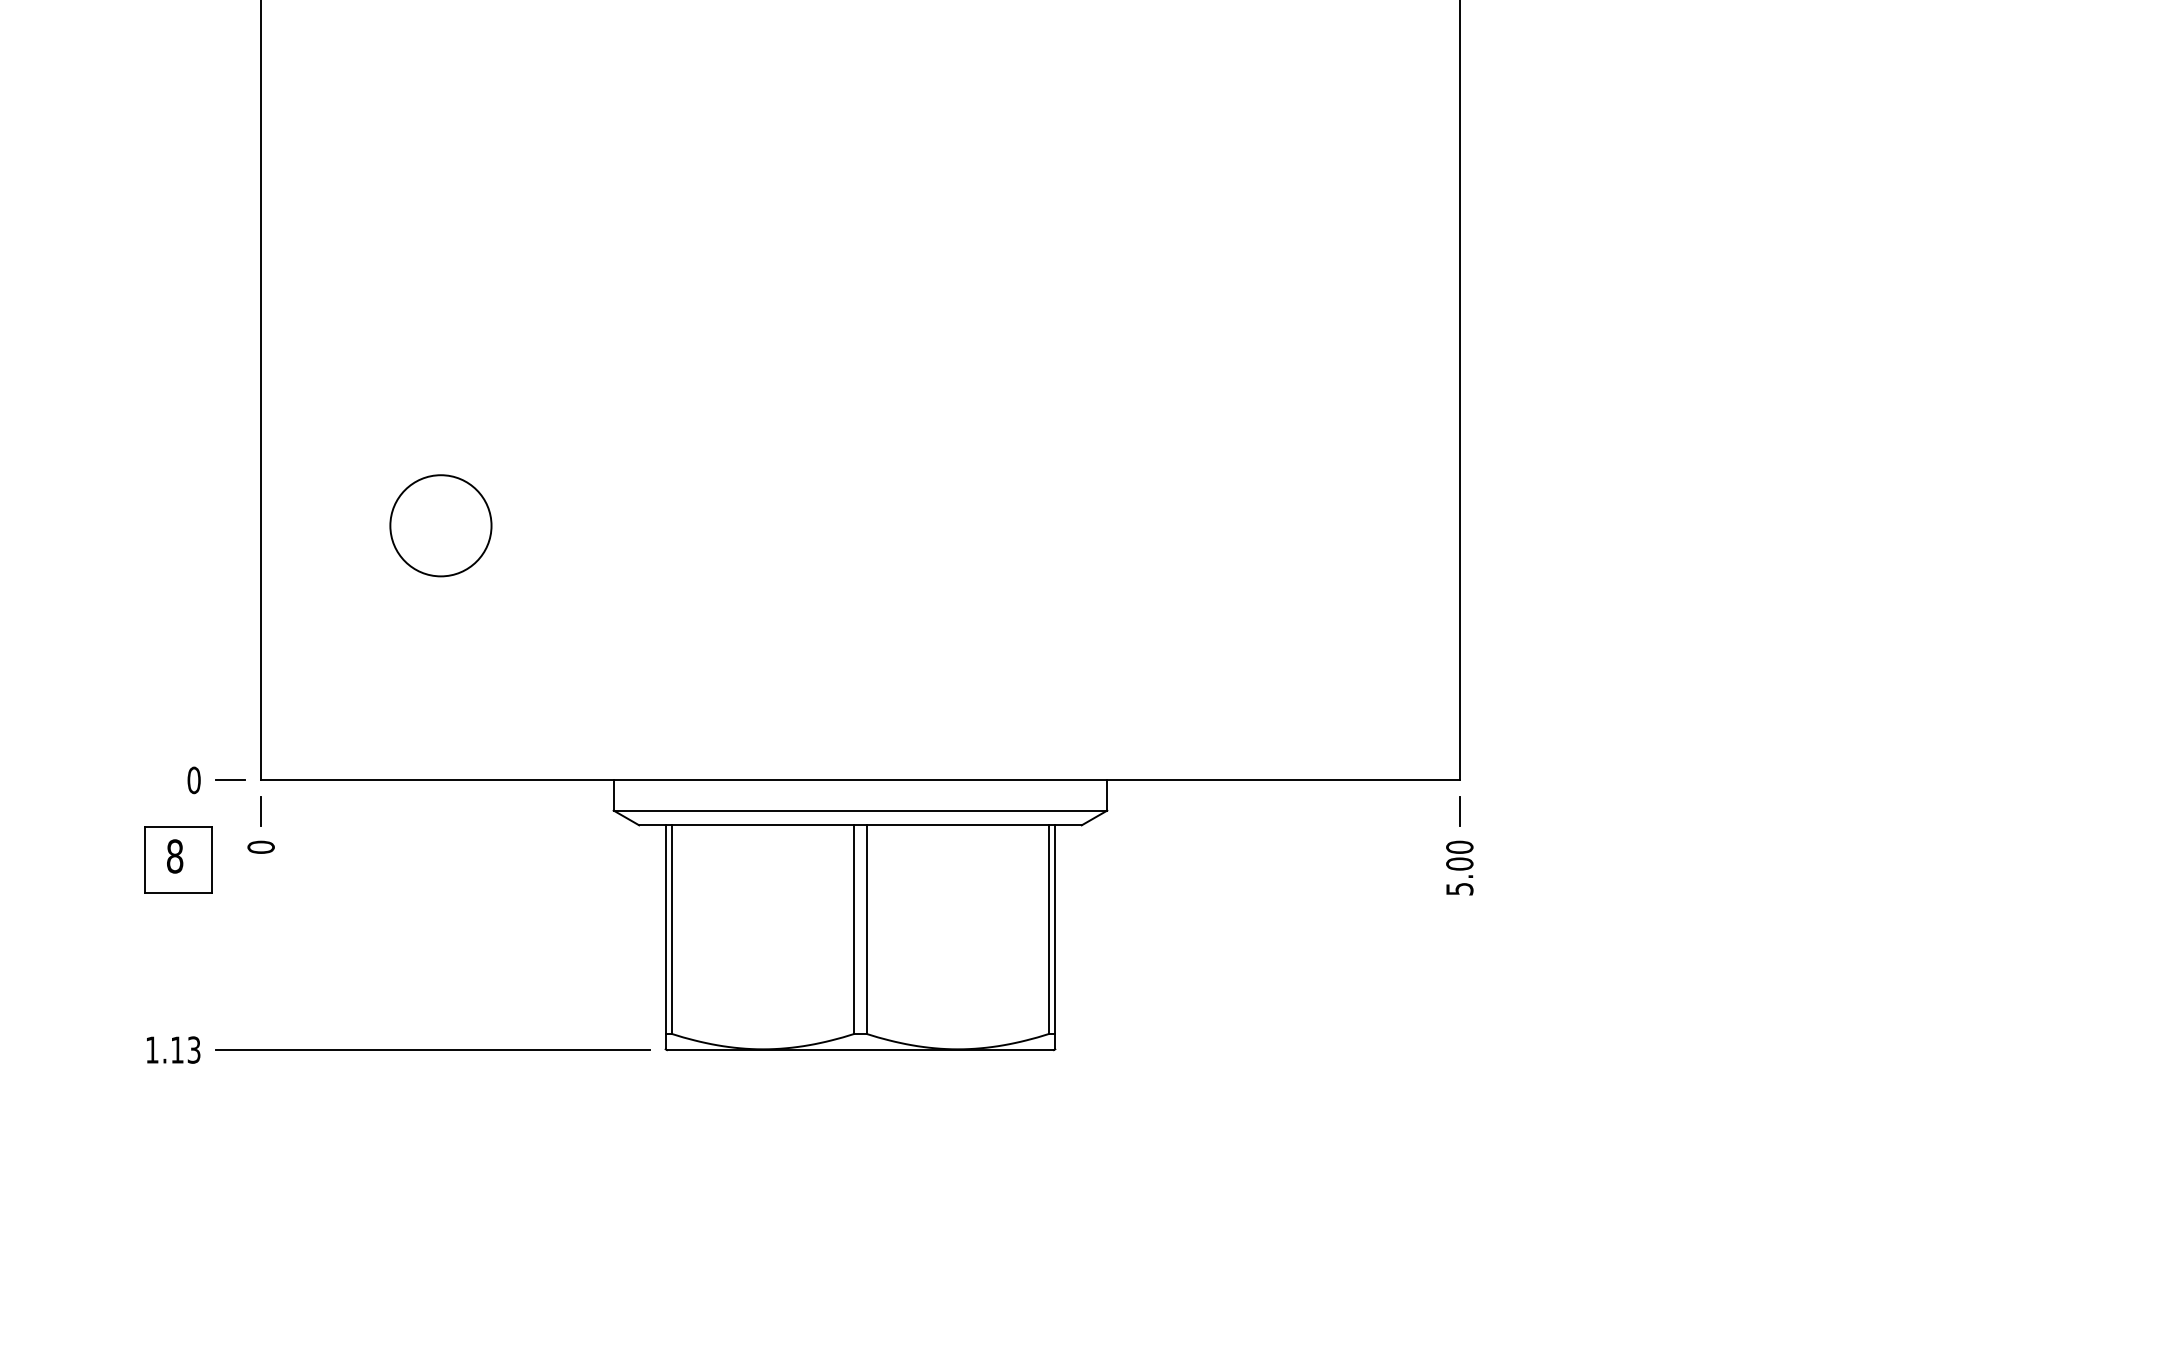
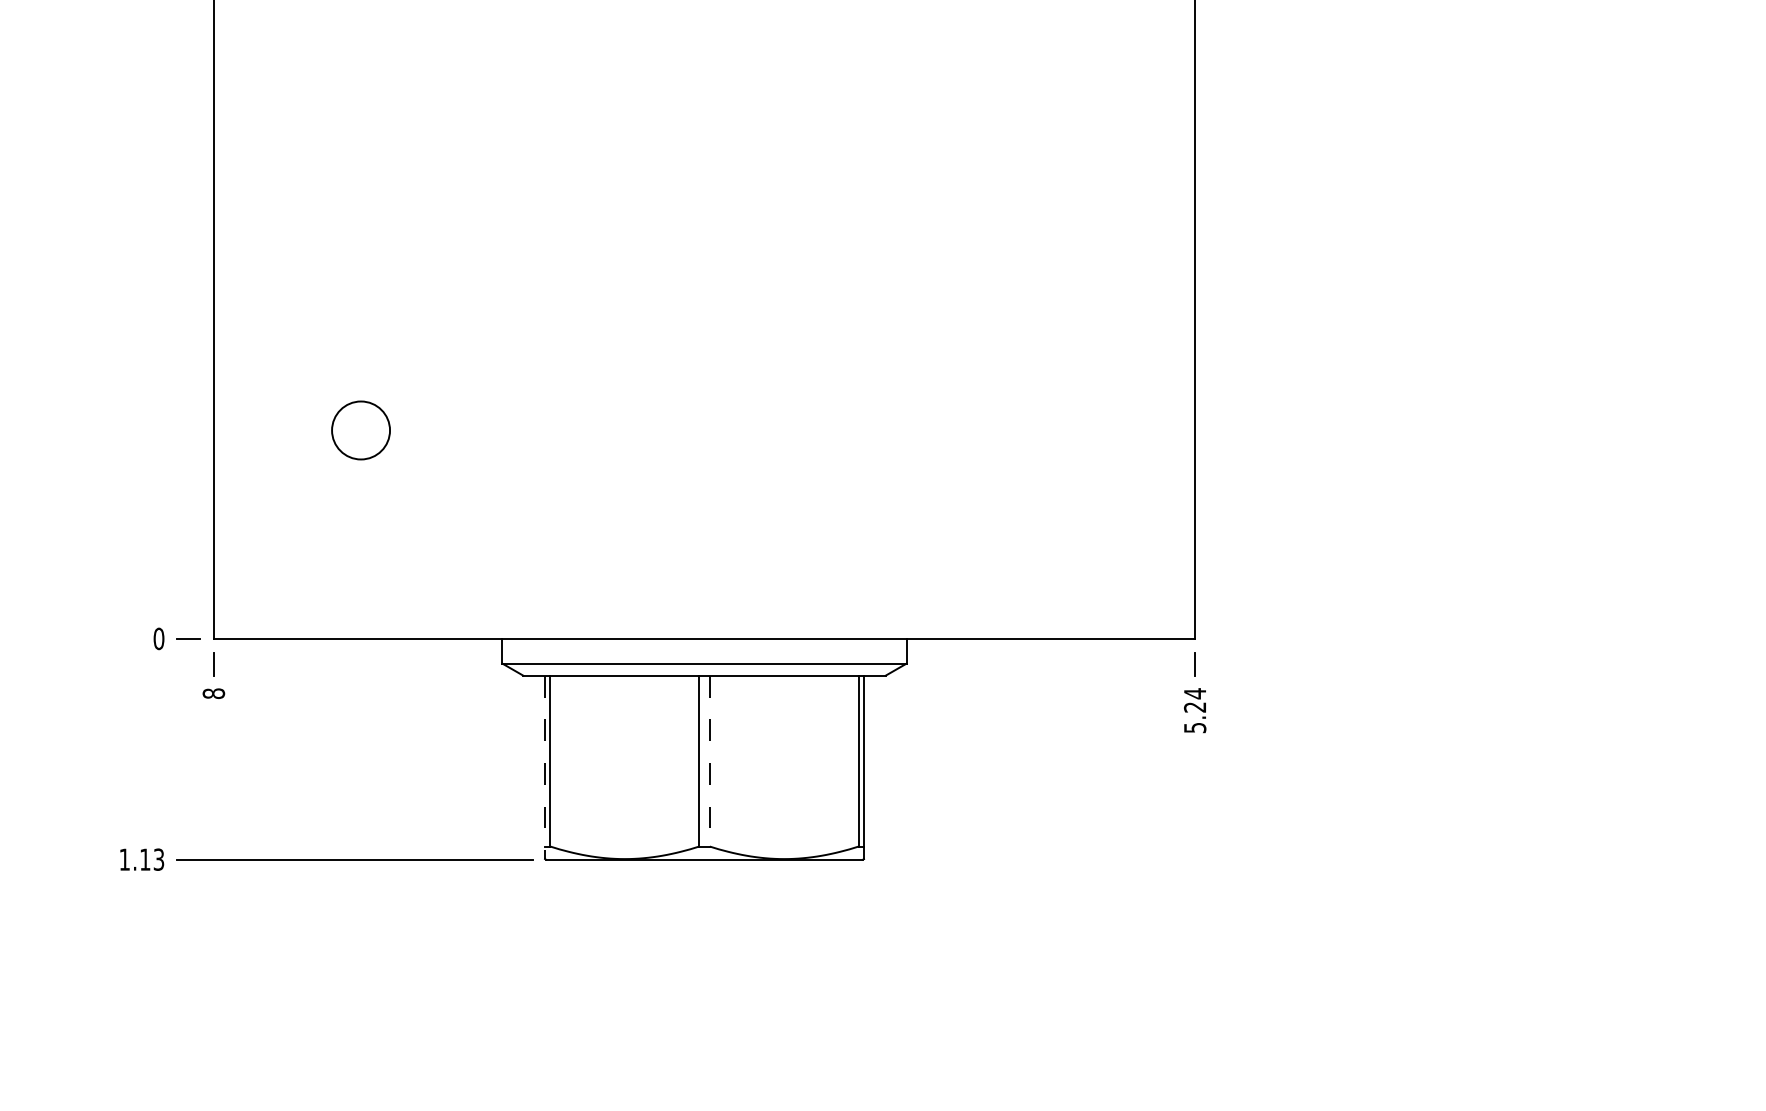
circle: (440, 525) -> (360, 430), size x0.7
text: (260, 847) -> (213, 693), 0 -> 8
text: (1460, 855) -> (1195, 700), 5.00 -> 5.24
part: (177, 859) -> (145, 703), removed
line: (866, 930) -> (709, 761), solid -> dashed
line: (666, 937) -> (545, 767), solid -> dashed

